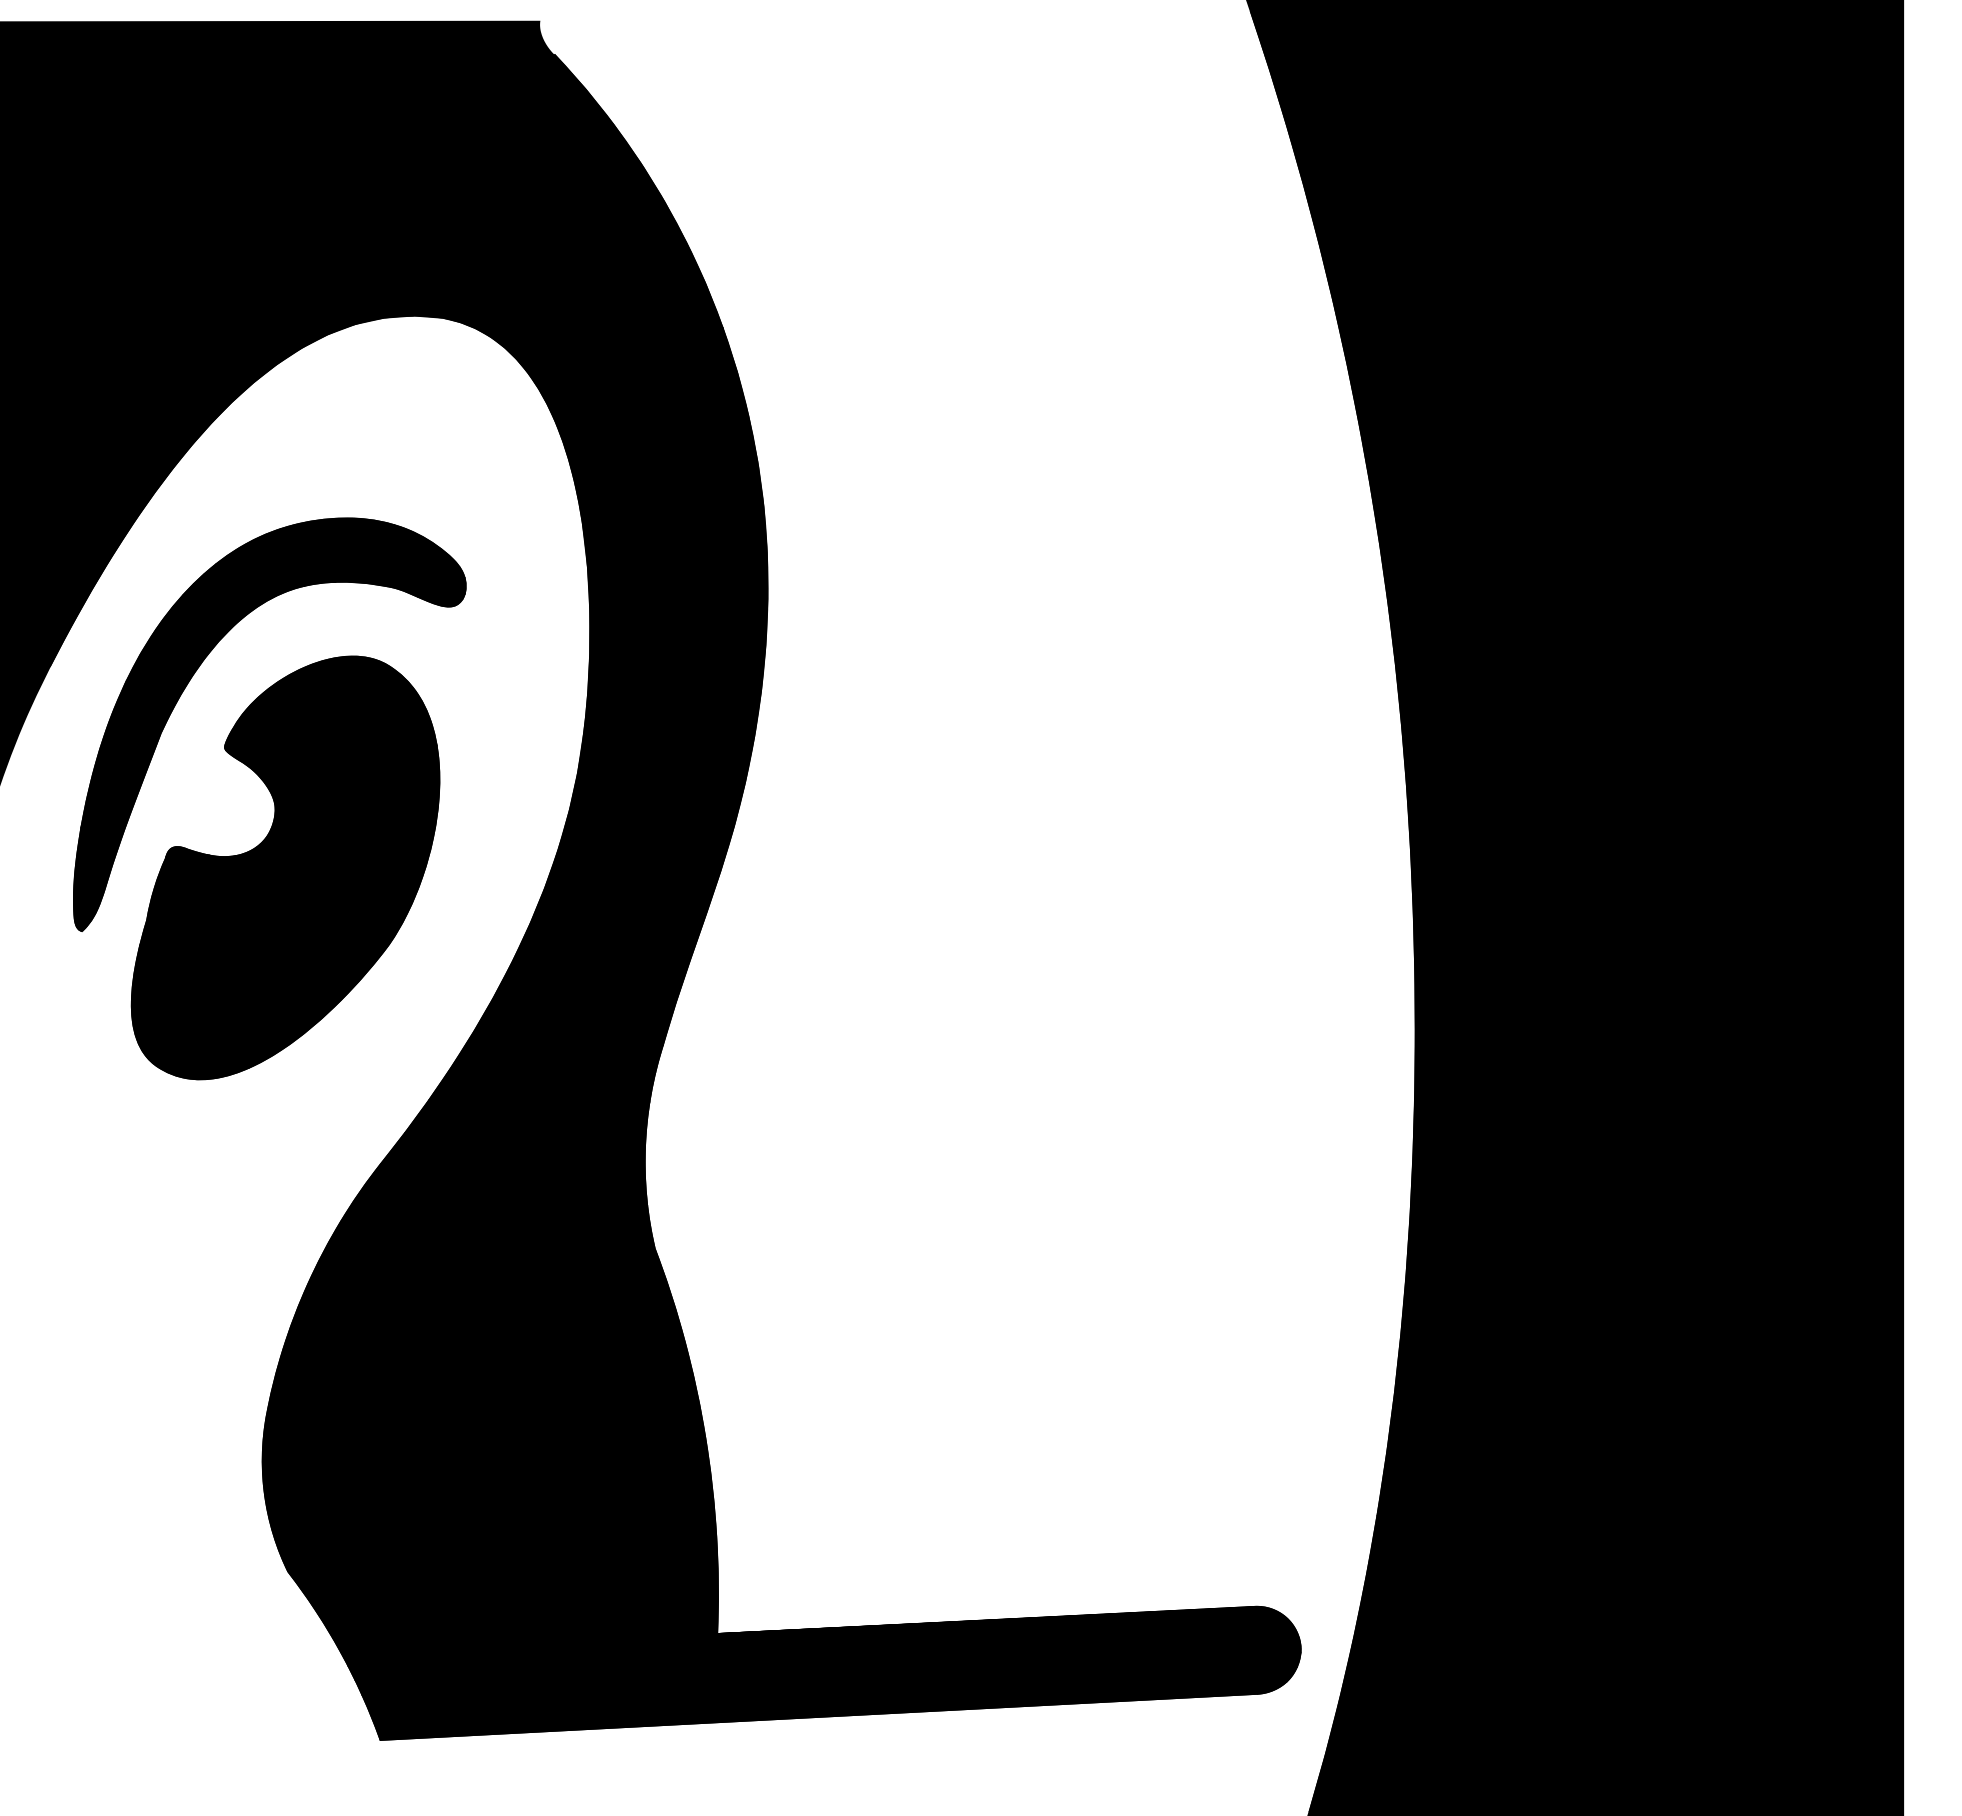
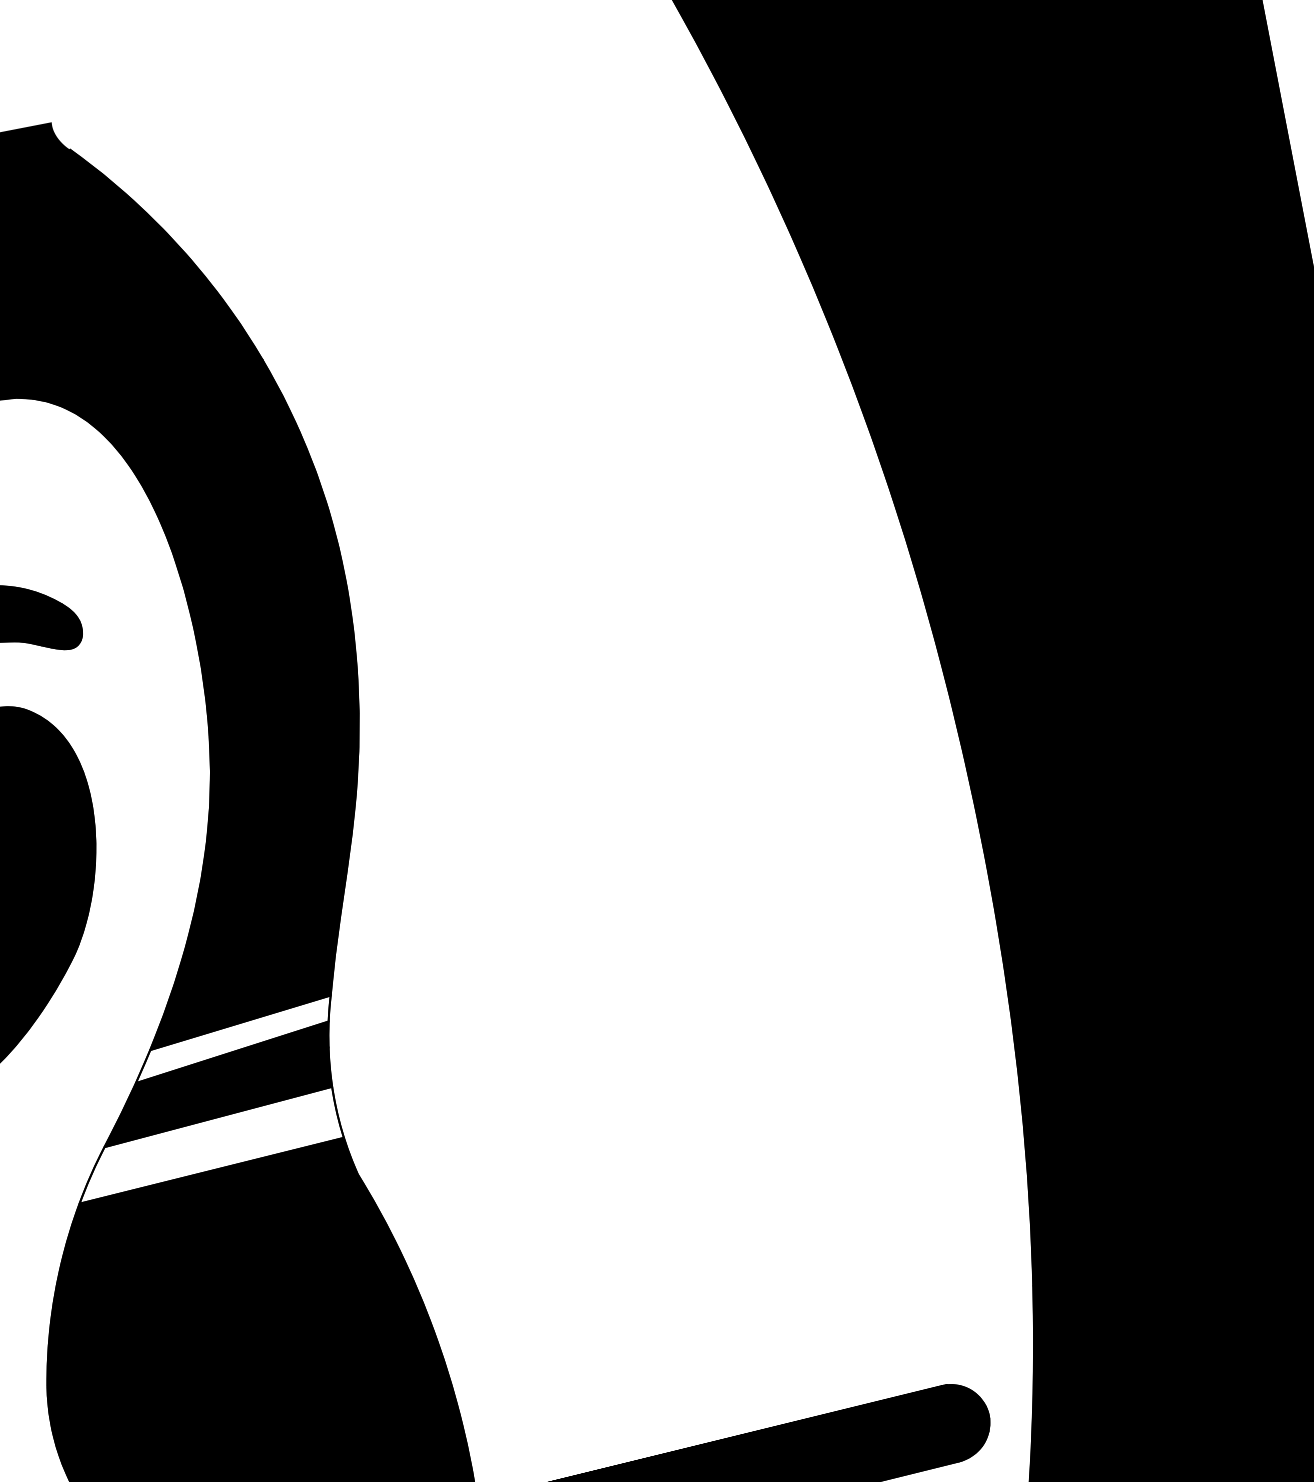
fill: (545, 1072) -> (232, 1039), removed
fill: (493, 1183) -> (206, 1144), removed

